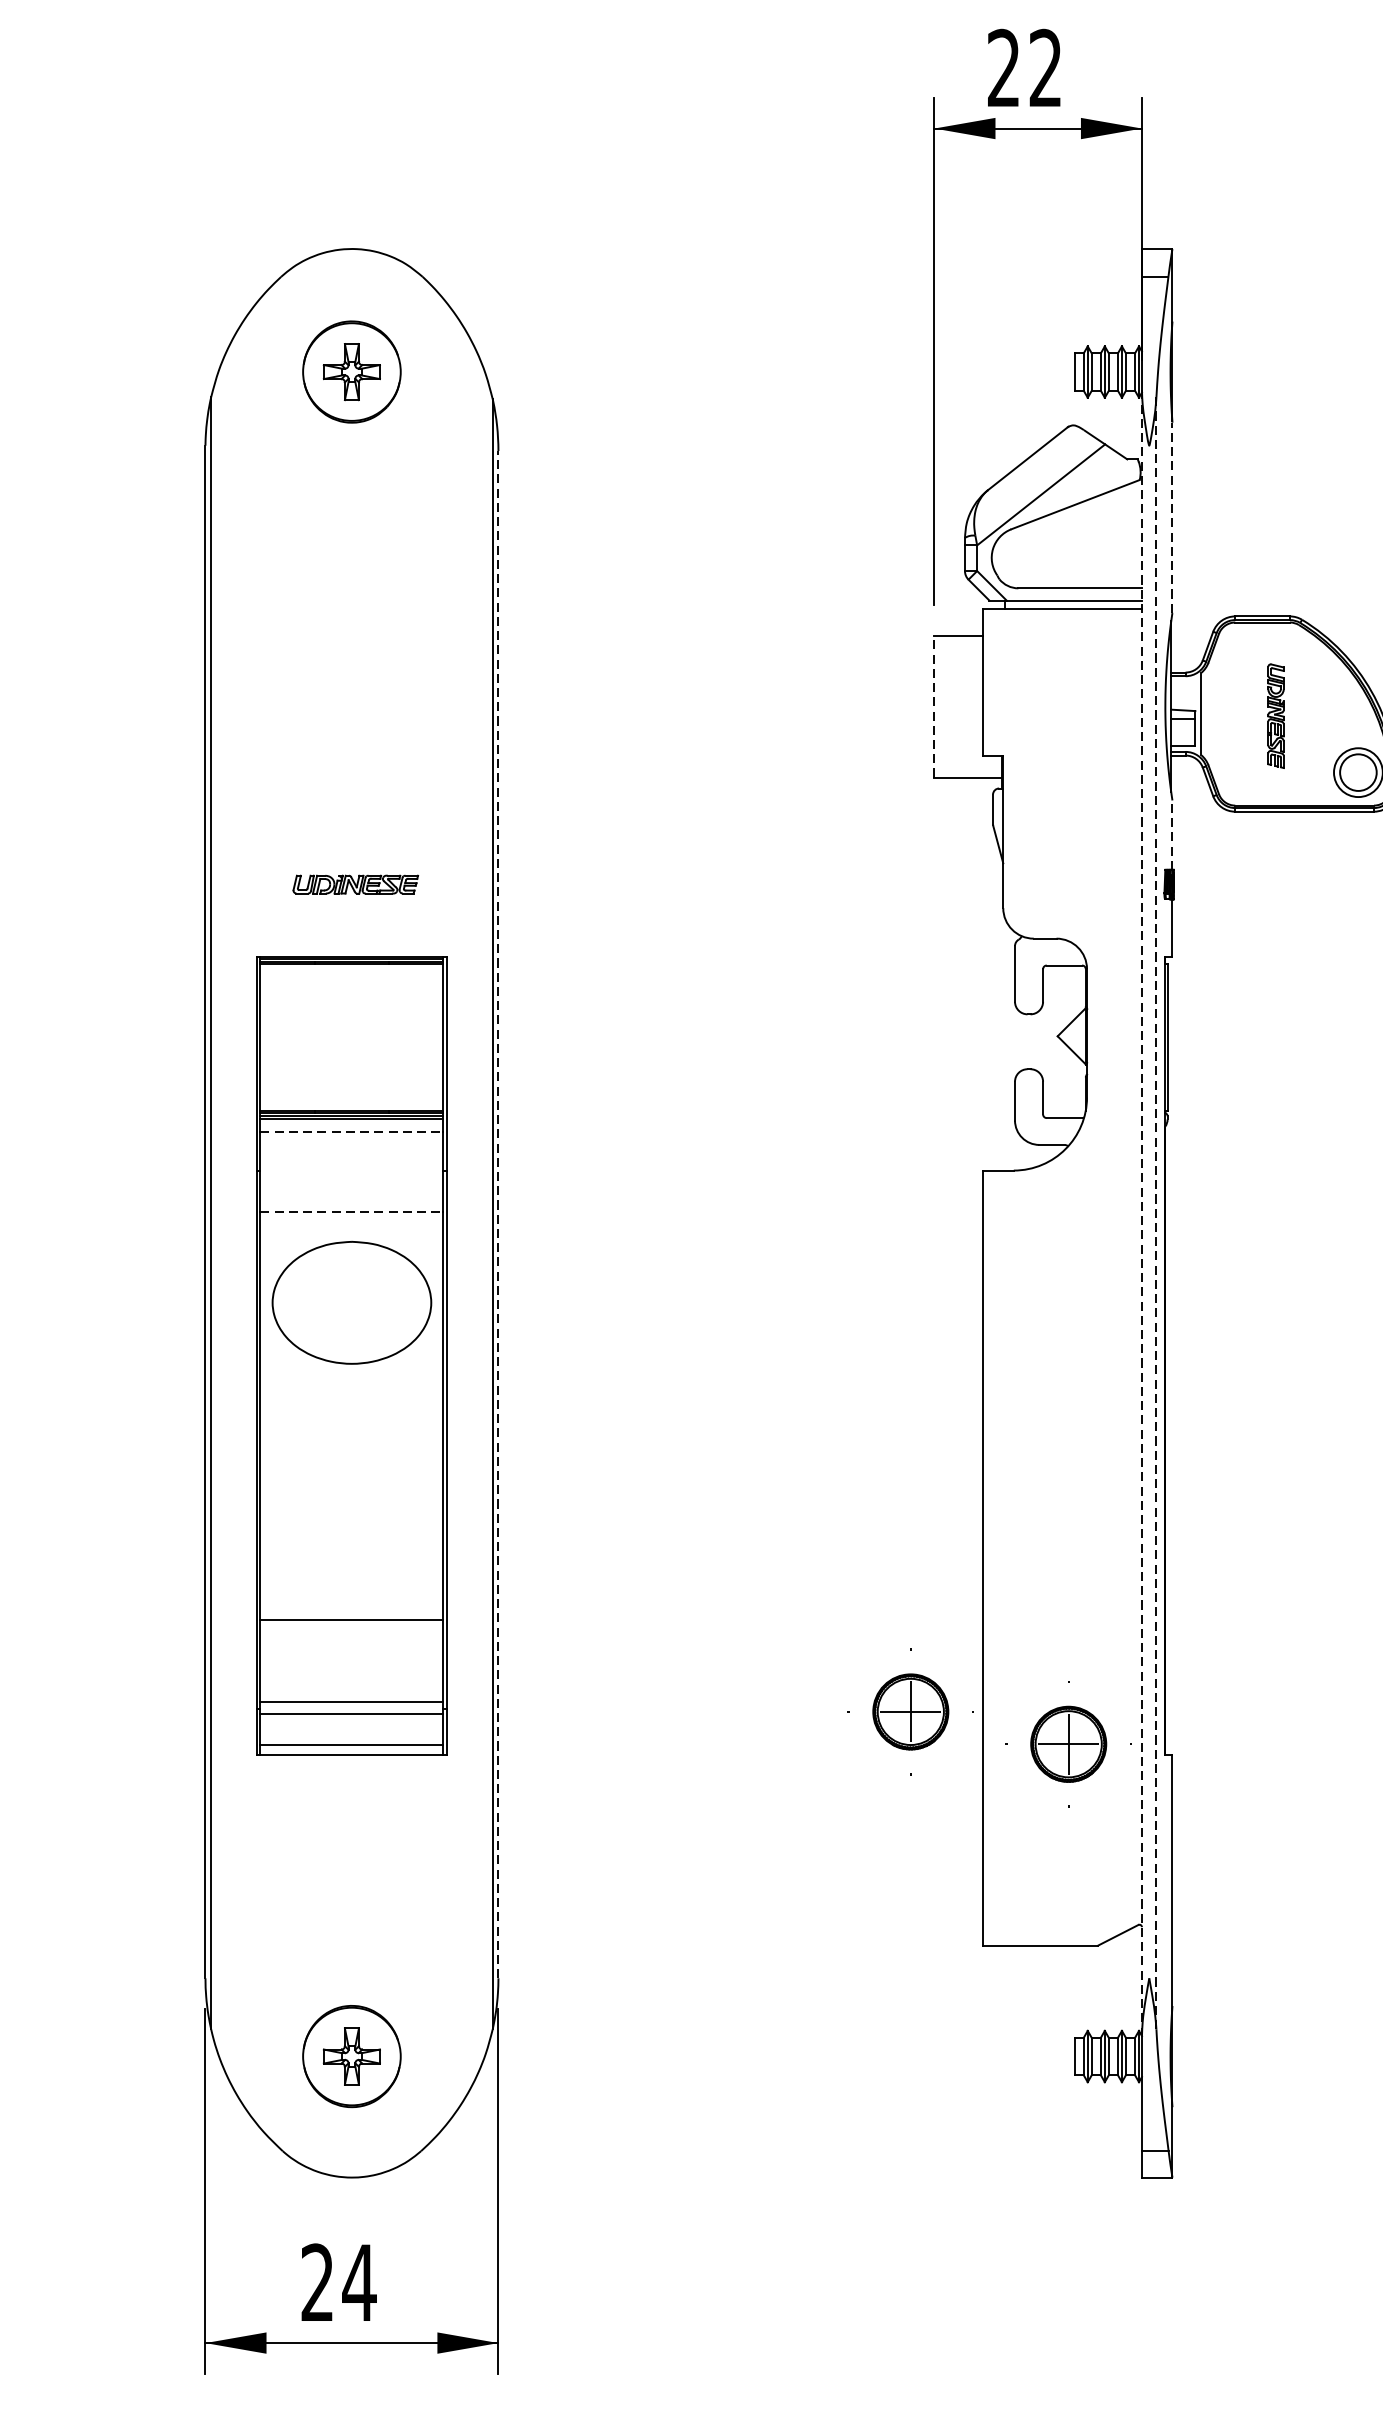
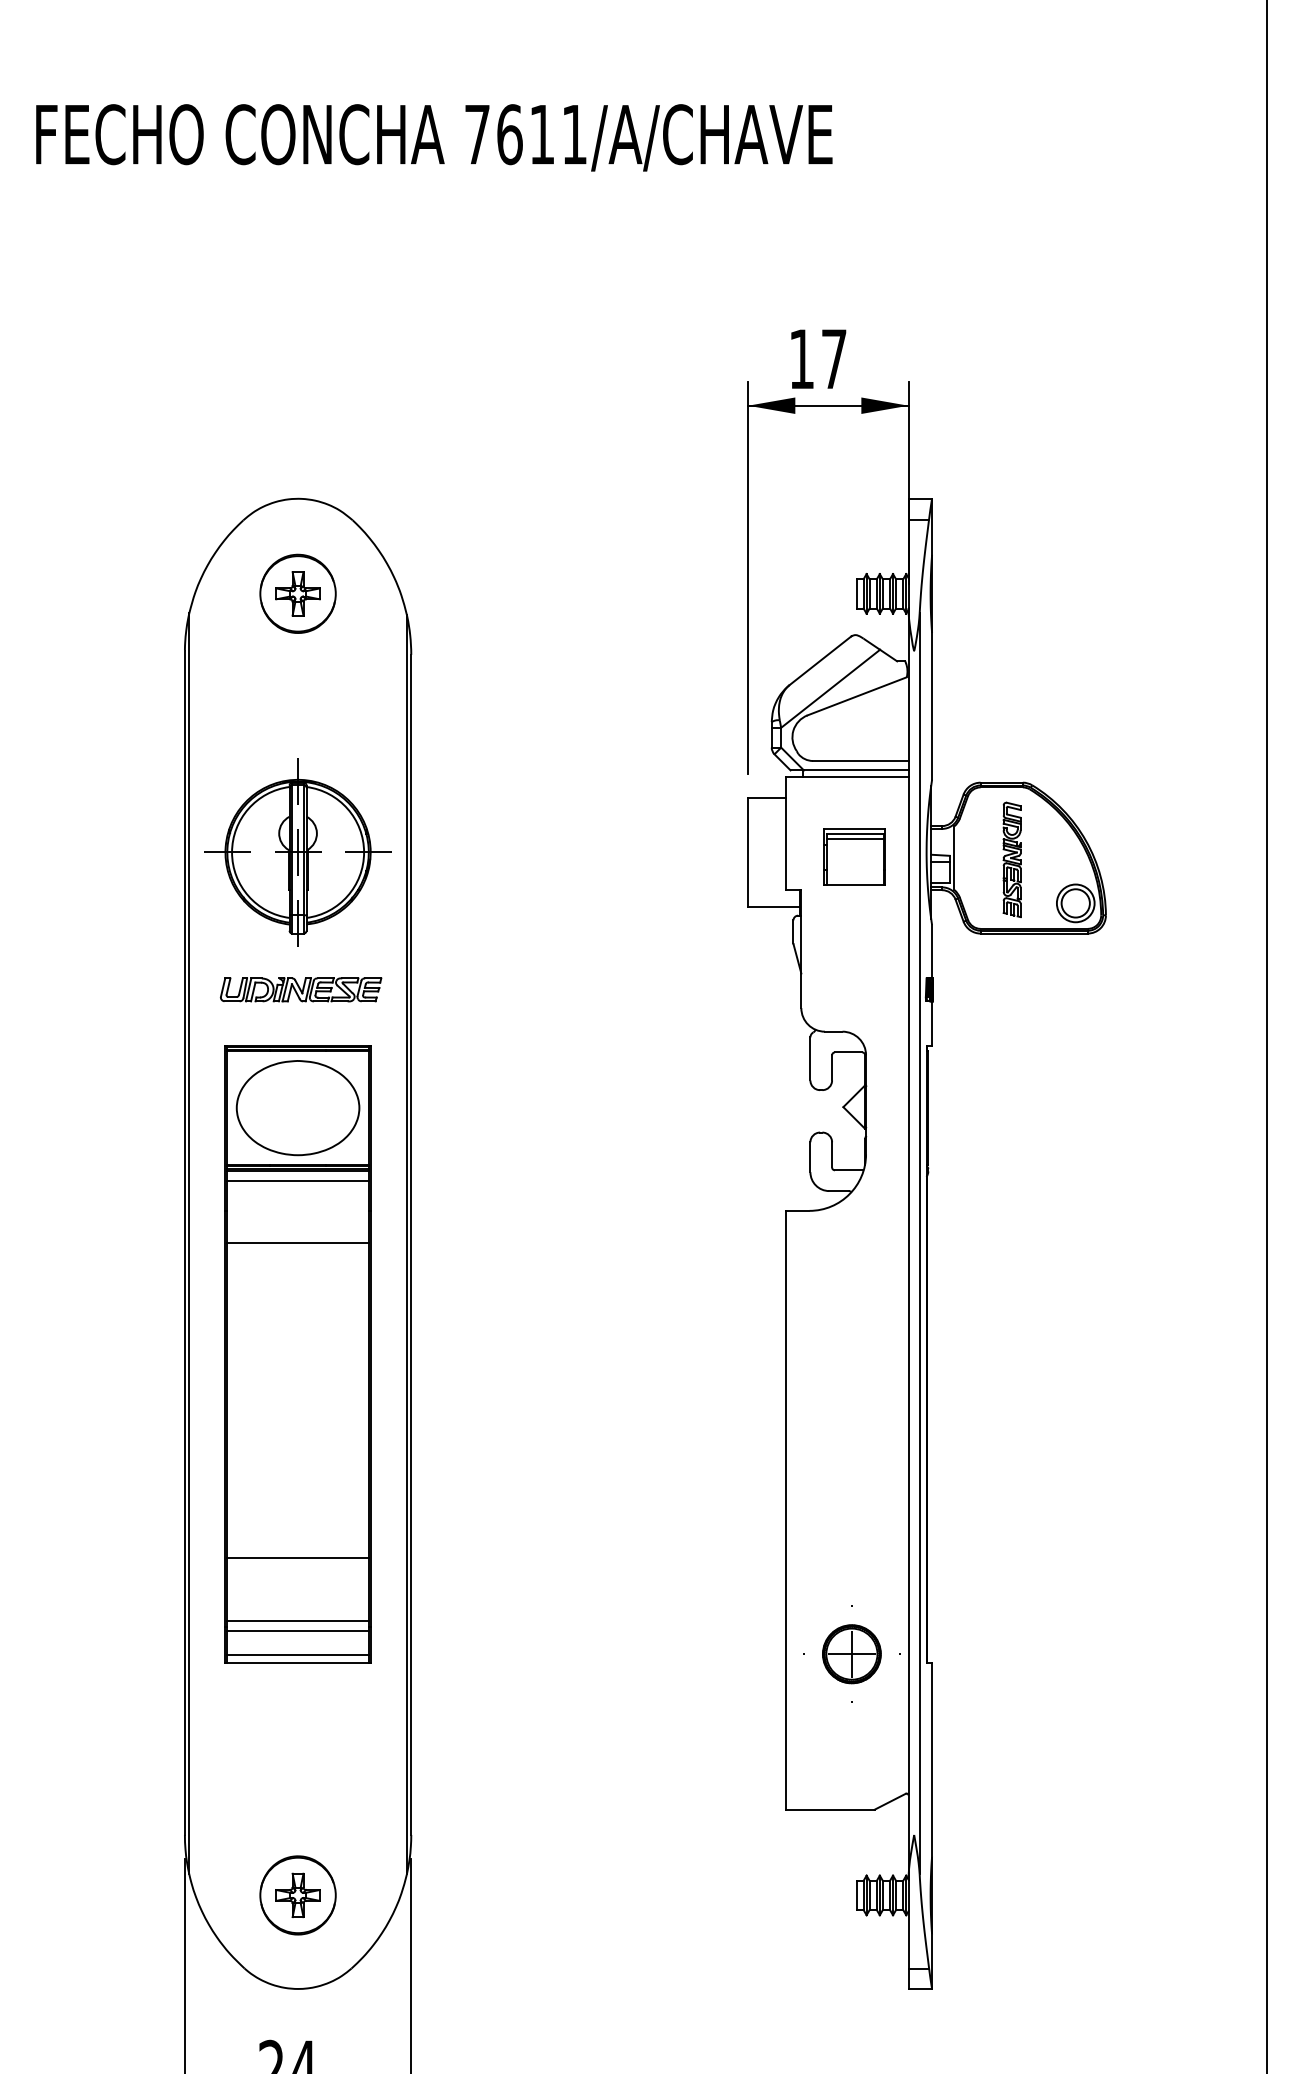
text: (1024, 67) -> (817, 358), 22 -> 17
line: (1173, 516) -> (932, 705), dashed -> solid
part: (351, 706) -> (297, 852), added
line: (934, 706) -> (748, 852), dashed -> solid
part: (1072, 711) -> (854, 856), added
part: (1275, 715) -> (1011, 859), size x1.43
line: (1173, 834) -> (932, 951), dashed -> solid
part: (355, 884) -> (300, 989), size x1.67
line: (352, 1131) -> (298, 1180), dashed -> solid
line: (352, 1211) -> (298, 1242), dashed -> solid
line: (1141, 1212) -> (908, 1243), dashed -> solid
line: (1156, 1212) -> (919, 1243), dashed -> solid
line: (498, 1214) -> (411, 1244), dashed -> solid
part: (351, 1303) -> (297, 1108), moved
part: (910, 1711) -> (729, 1628), removed

